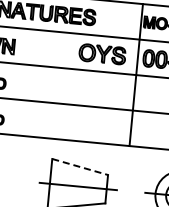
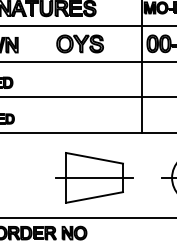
part: (101, 53) -> (79, 43), moved
line: (81, 167) -> (95, 158), dashed -> solid

